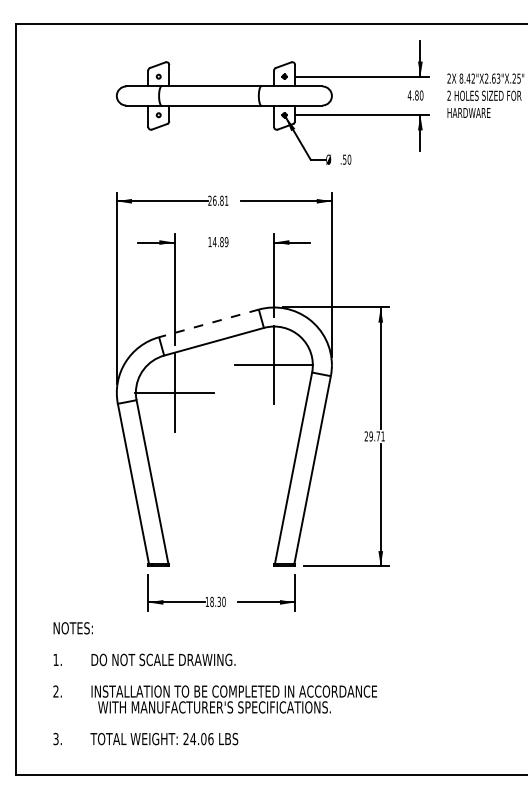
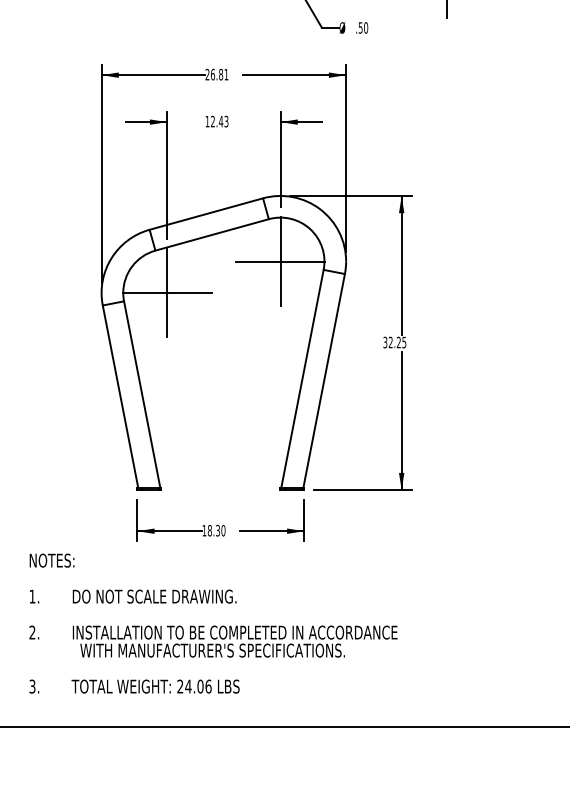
text: (220, 242) -> (219, 122), 14.89 -> 12.43
line: (208, 323) -> (205, 214), dashed -> solid
text: (374, 436) -> (394, 342), 29.71 -> 32.25

